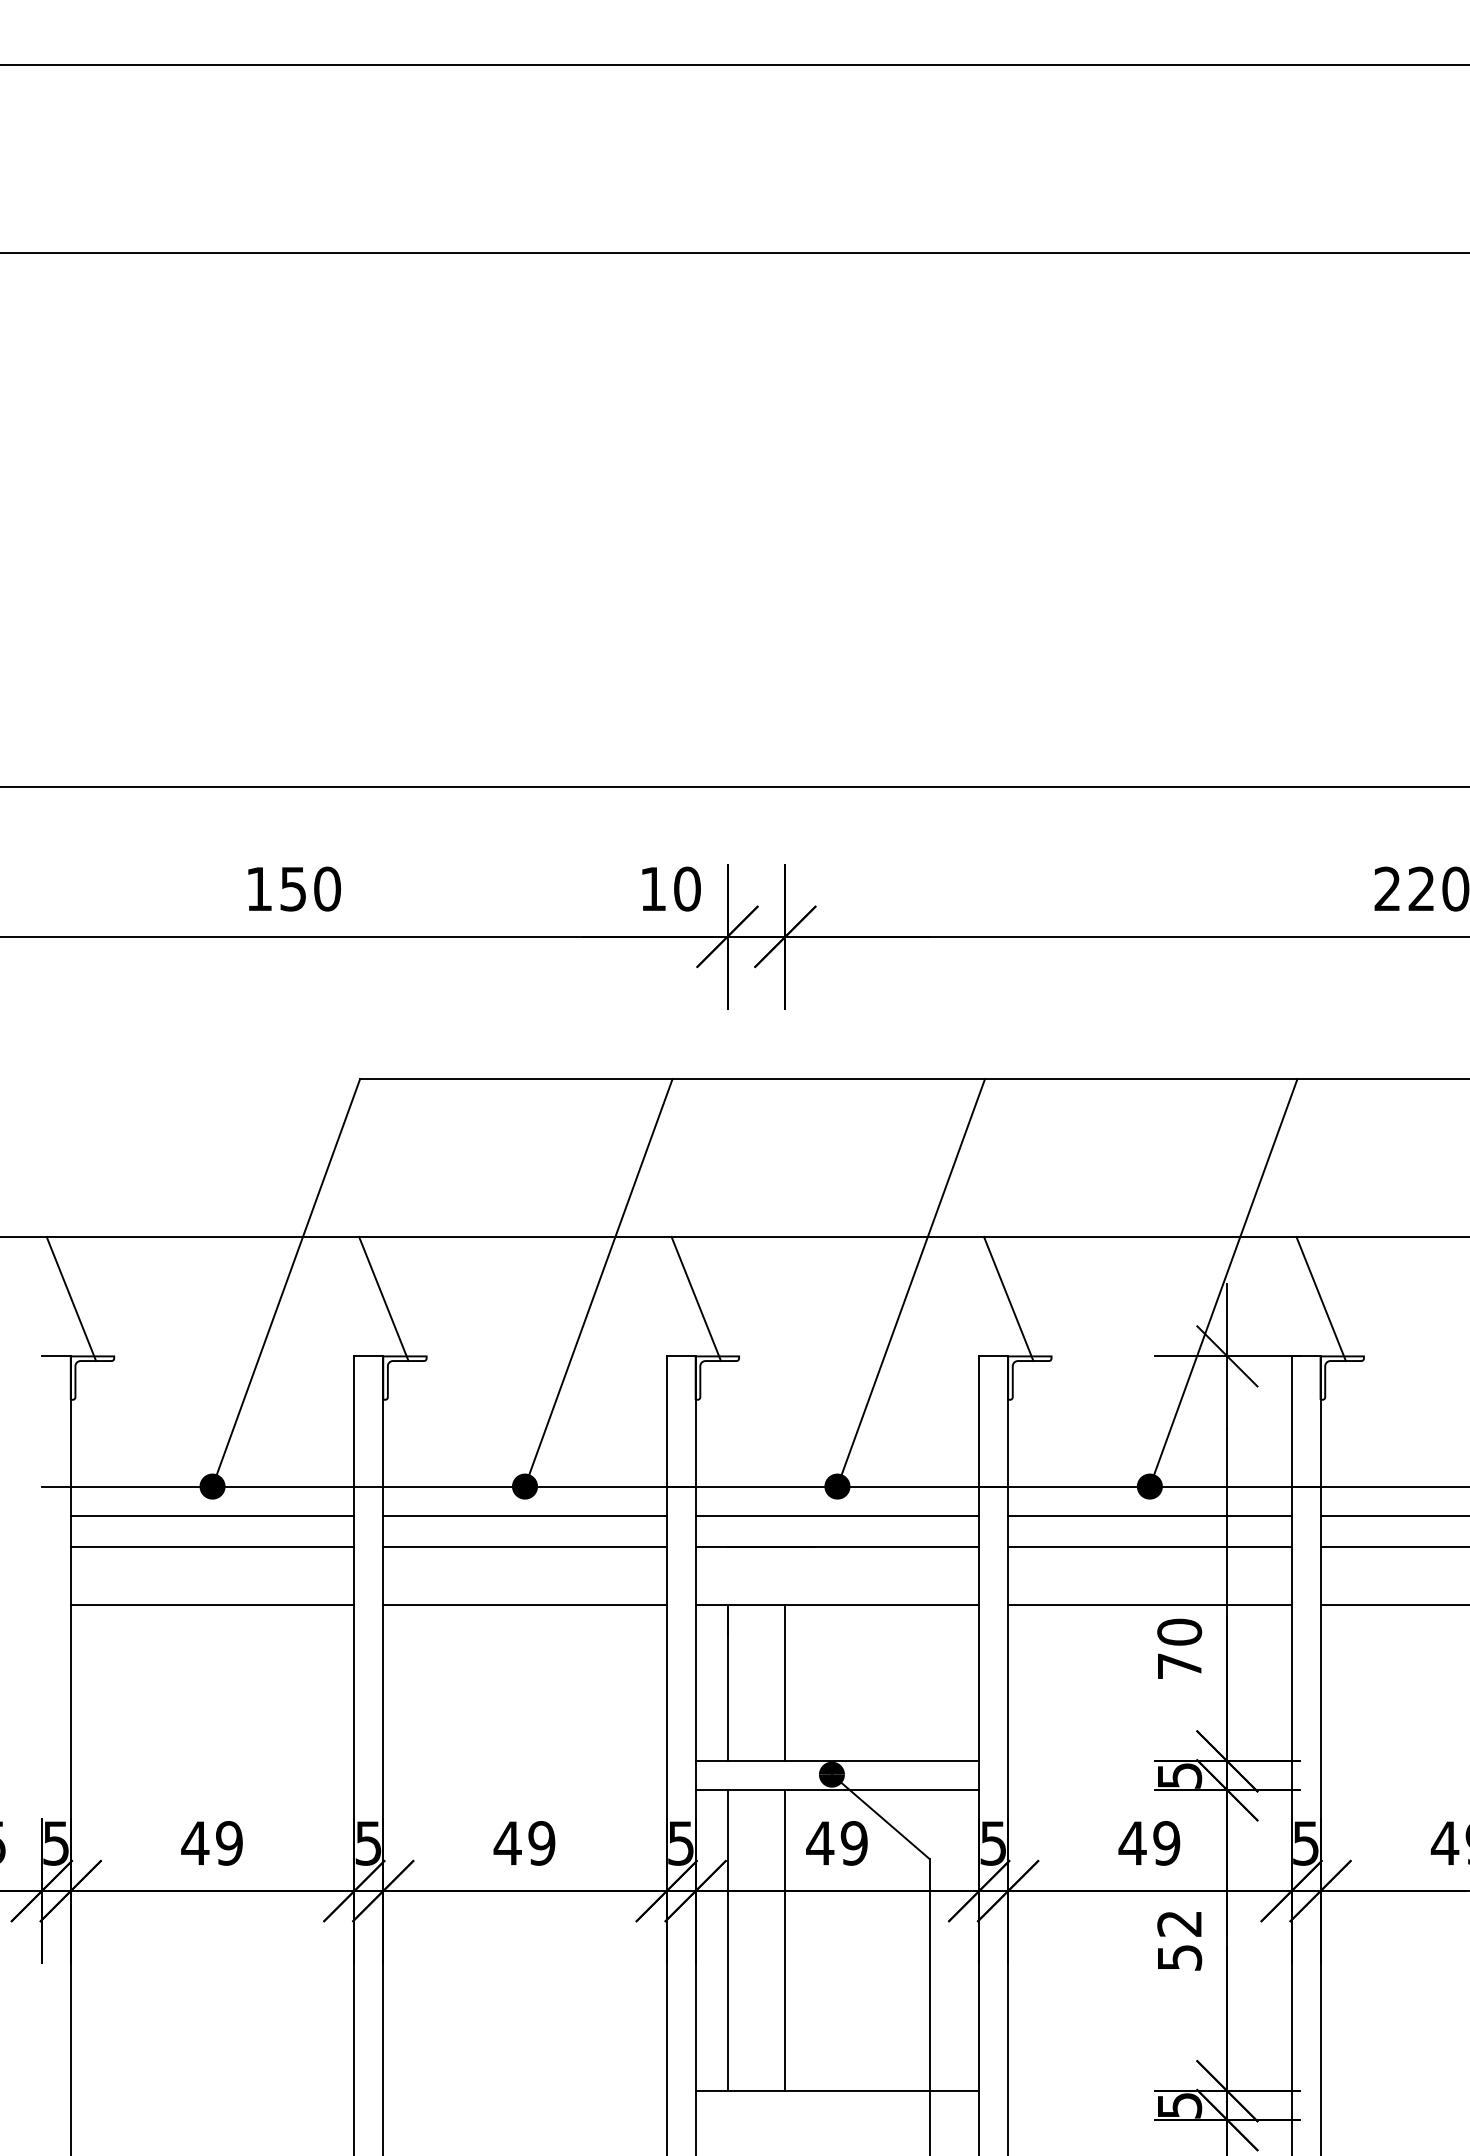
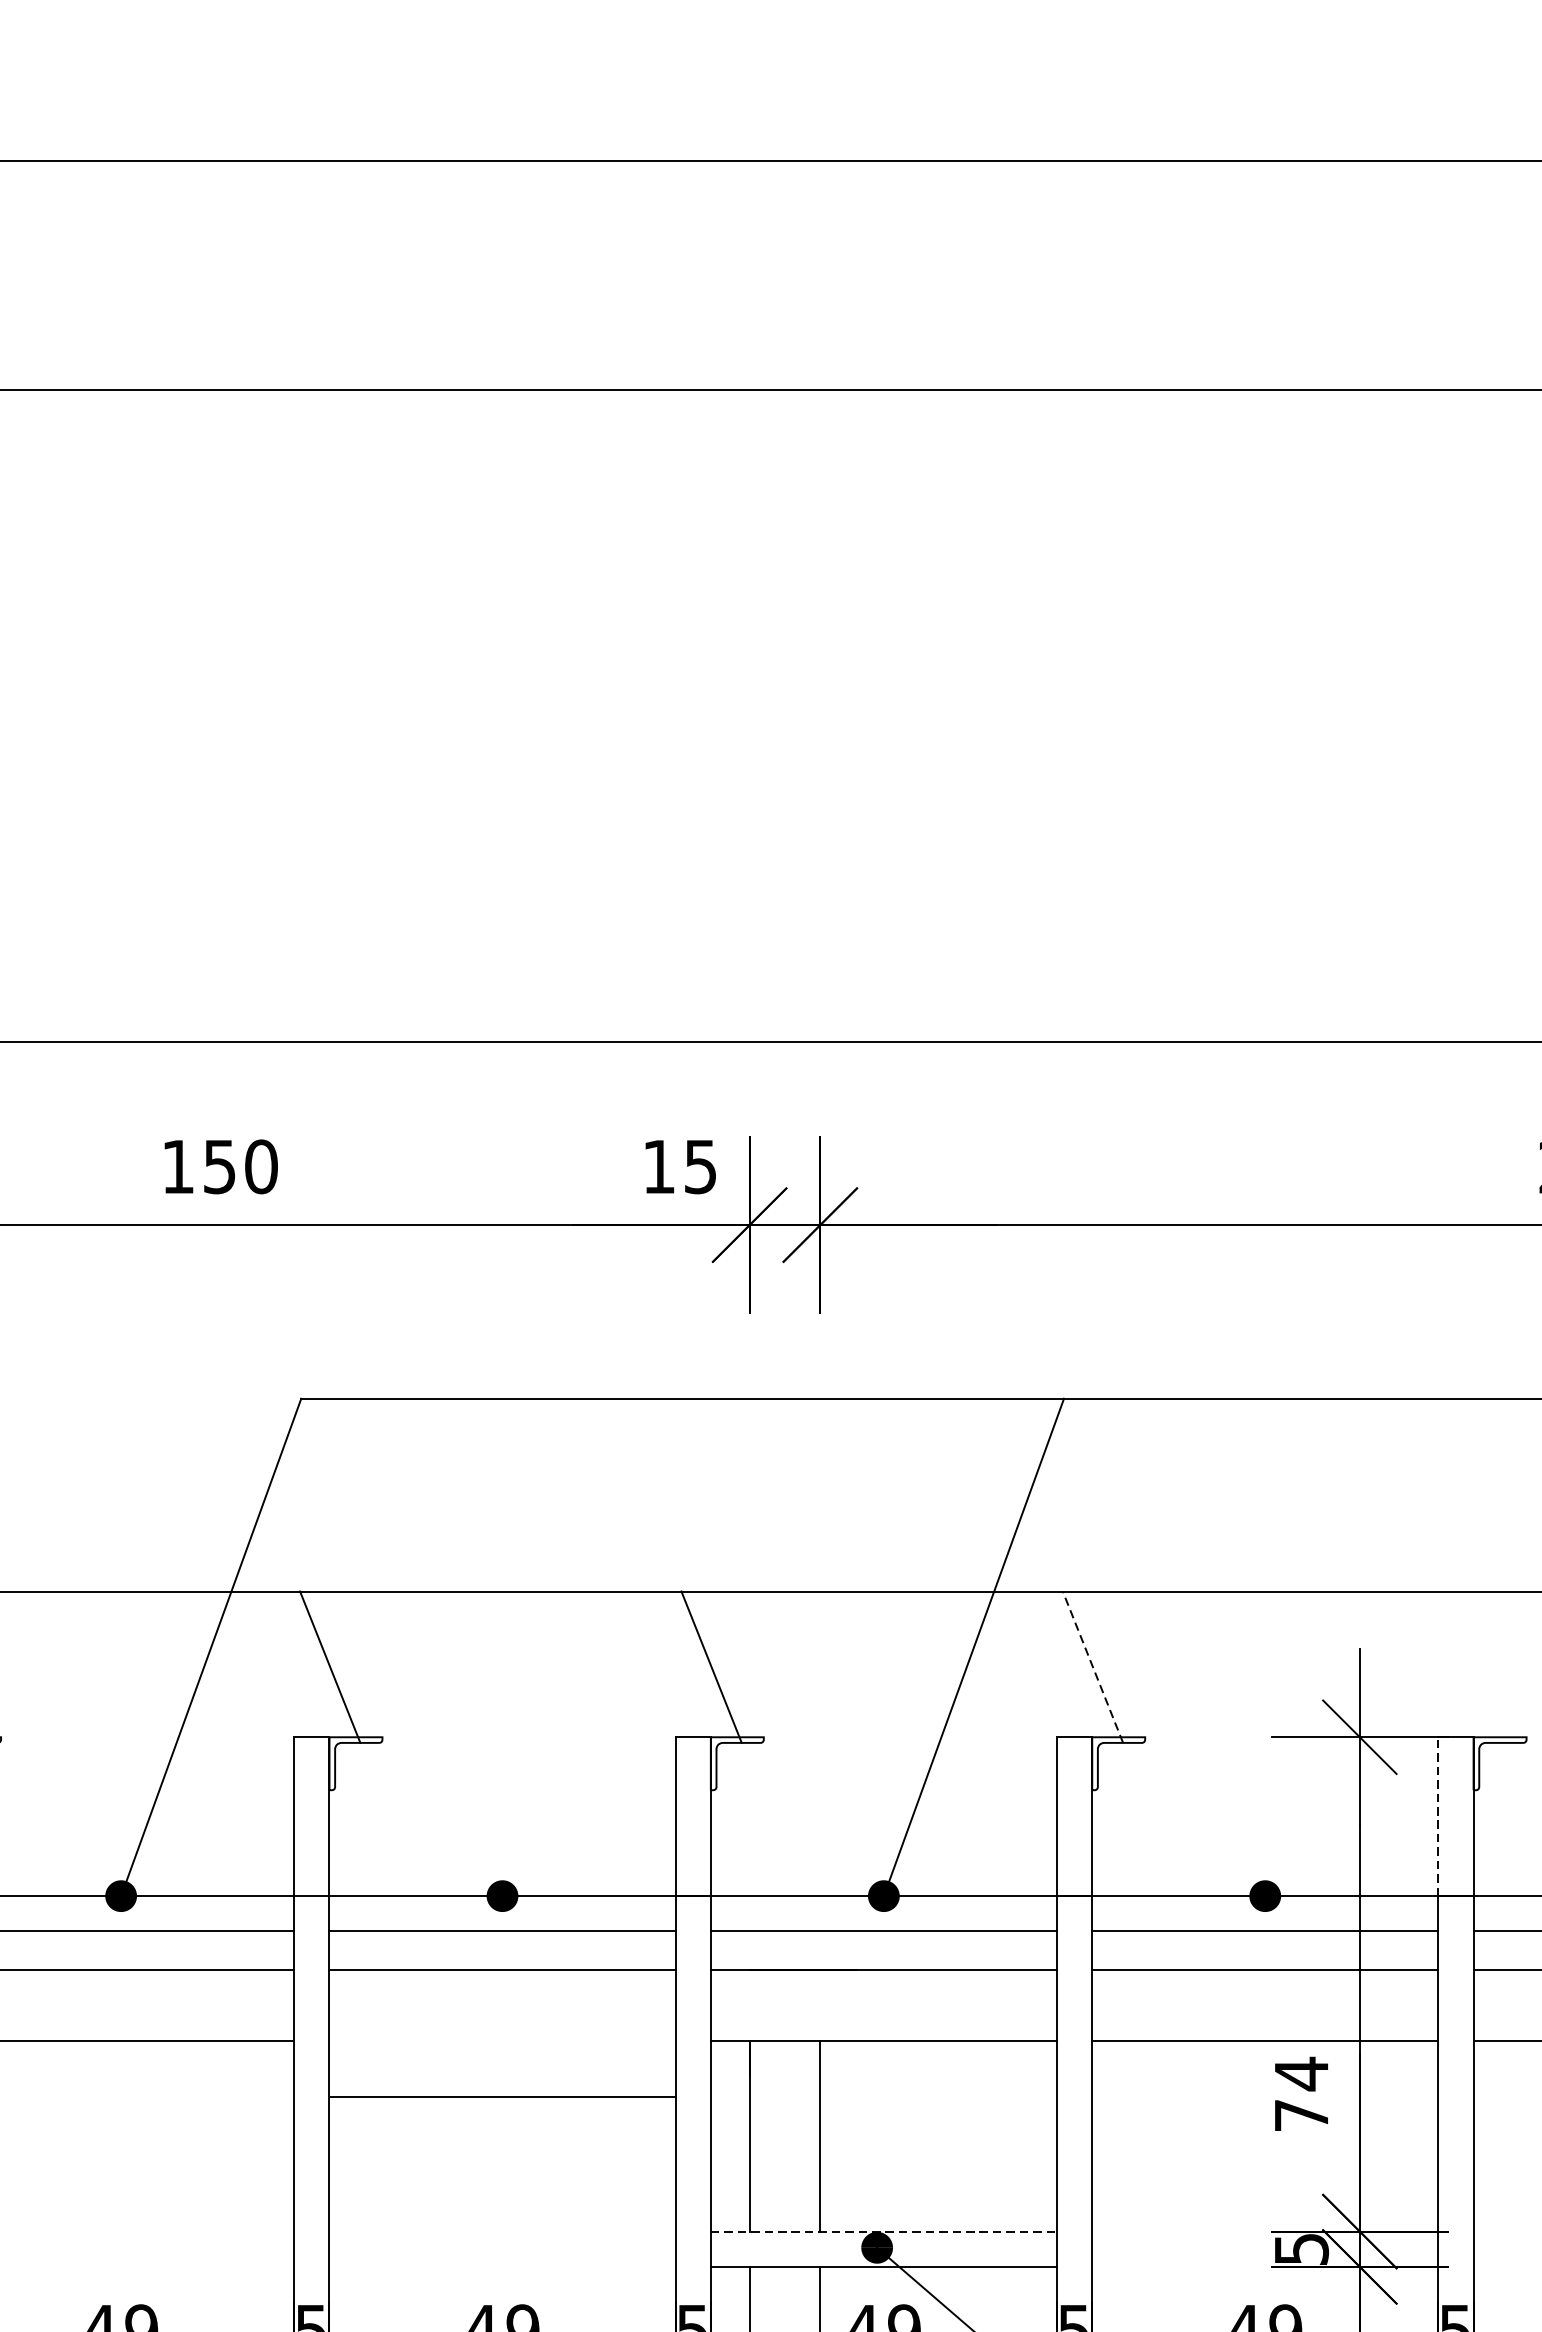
text: (687, 888) -> (700, 1166), 10 -> 15
line: (598, 1282) -> (592, 1647), removed
line: (1223, 1282) -> (1355, 1647), removed
line: (1320, 1298) -> (1473, 1666), removed
line: (1008, 1299) -> (1092, 1667), solid -> dashed
line: (1291, 1421) -> (1438, 1816), solid -> dashed
line: (524, 1605) -> (501, 2097), moved
text: (1179, 1632) -> (1301, 2074), 70 -> 74
line: (837, 1761) -> (883, 2231), solid -> dashed

